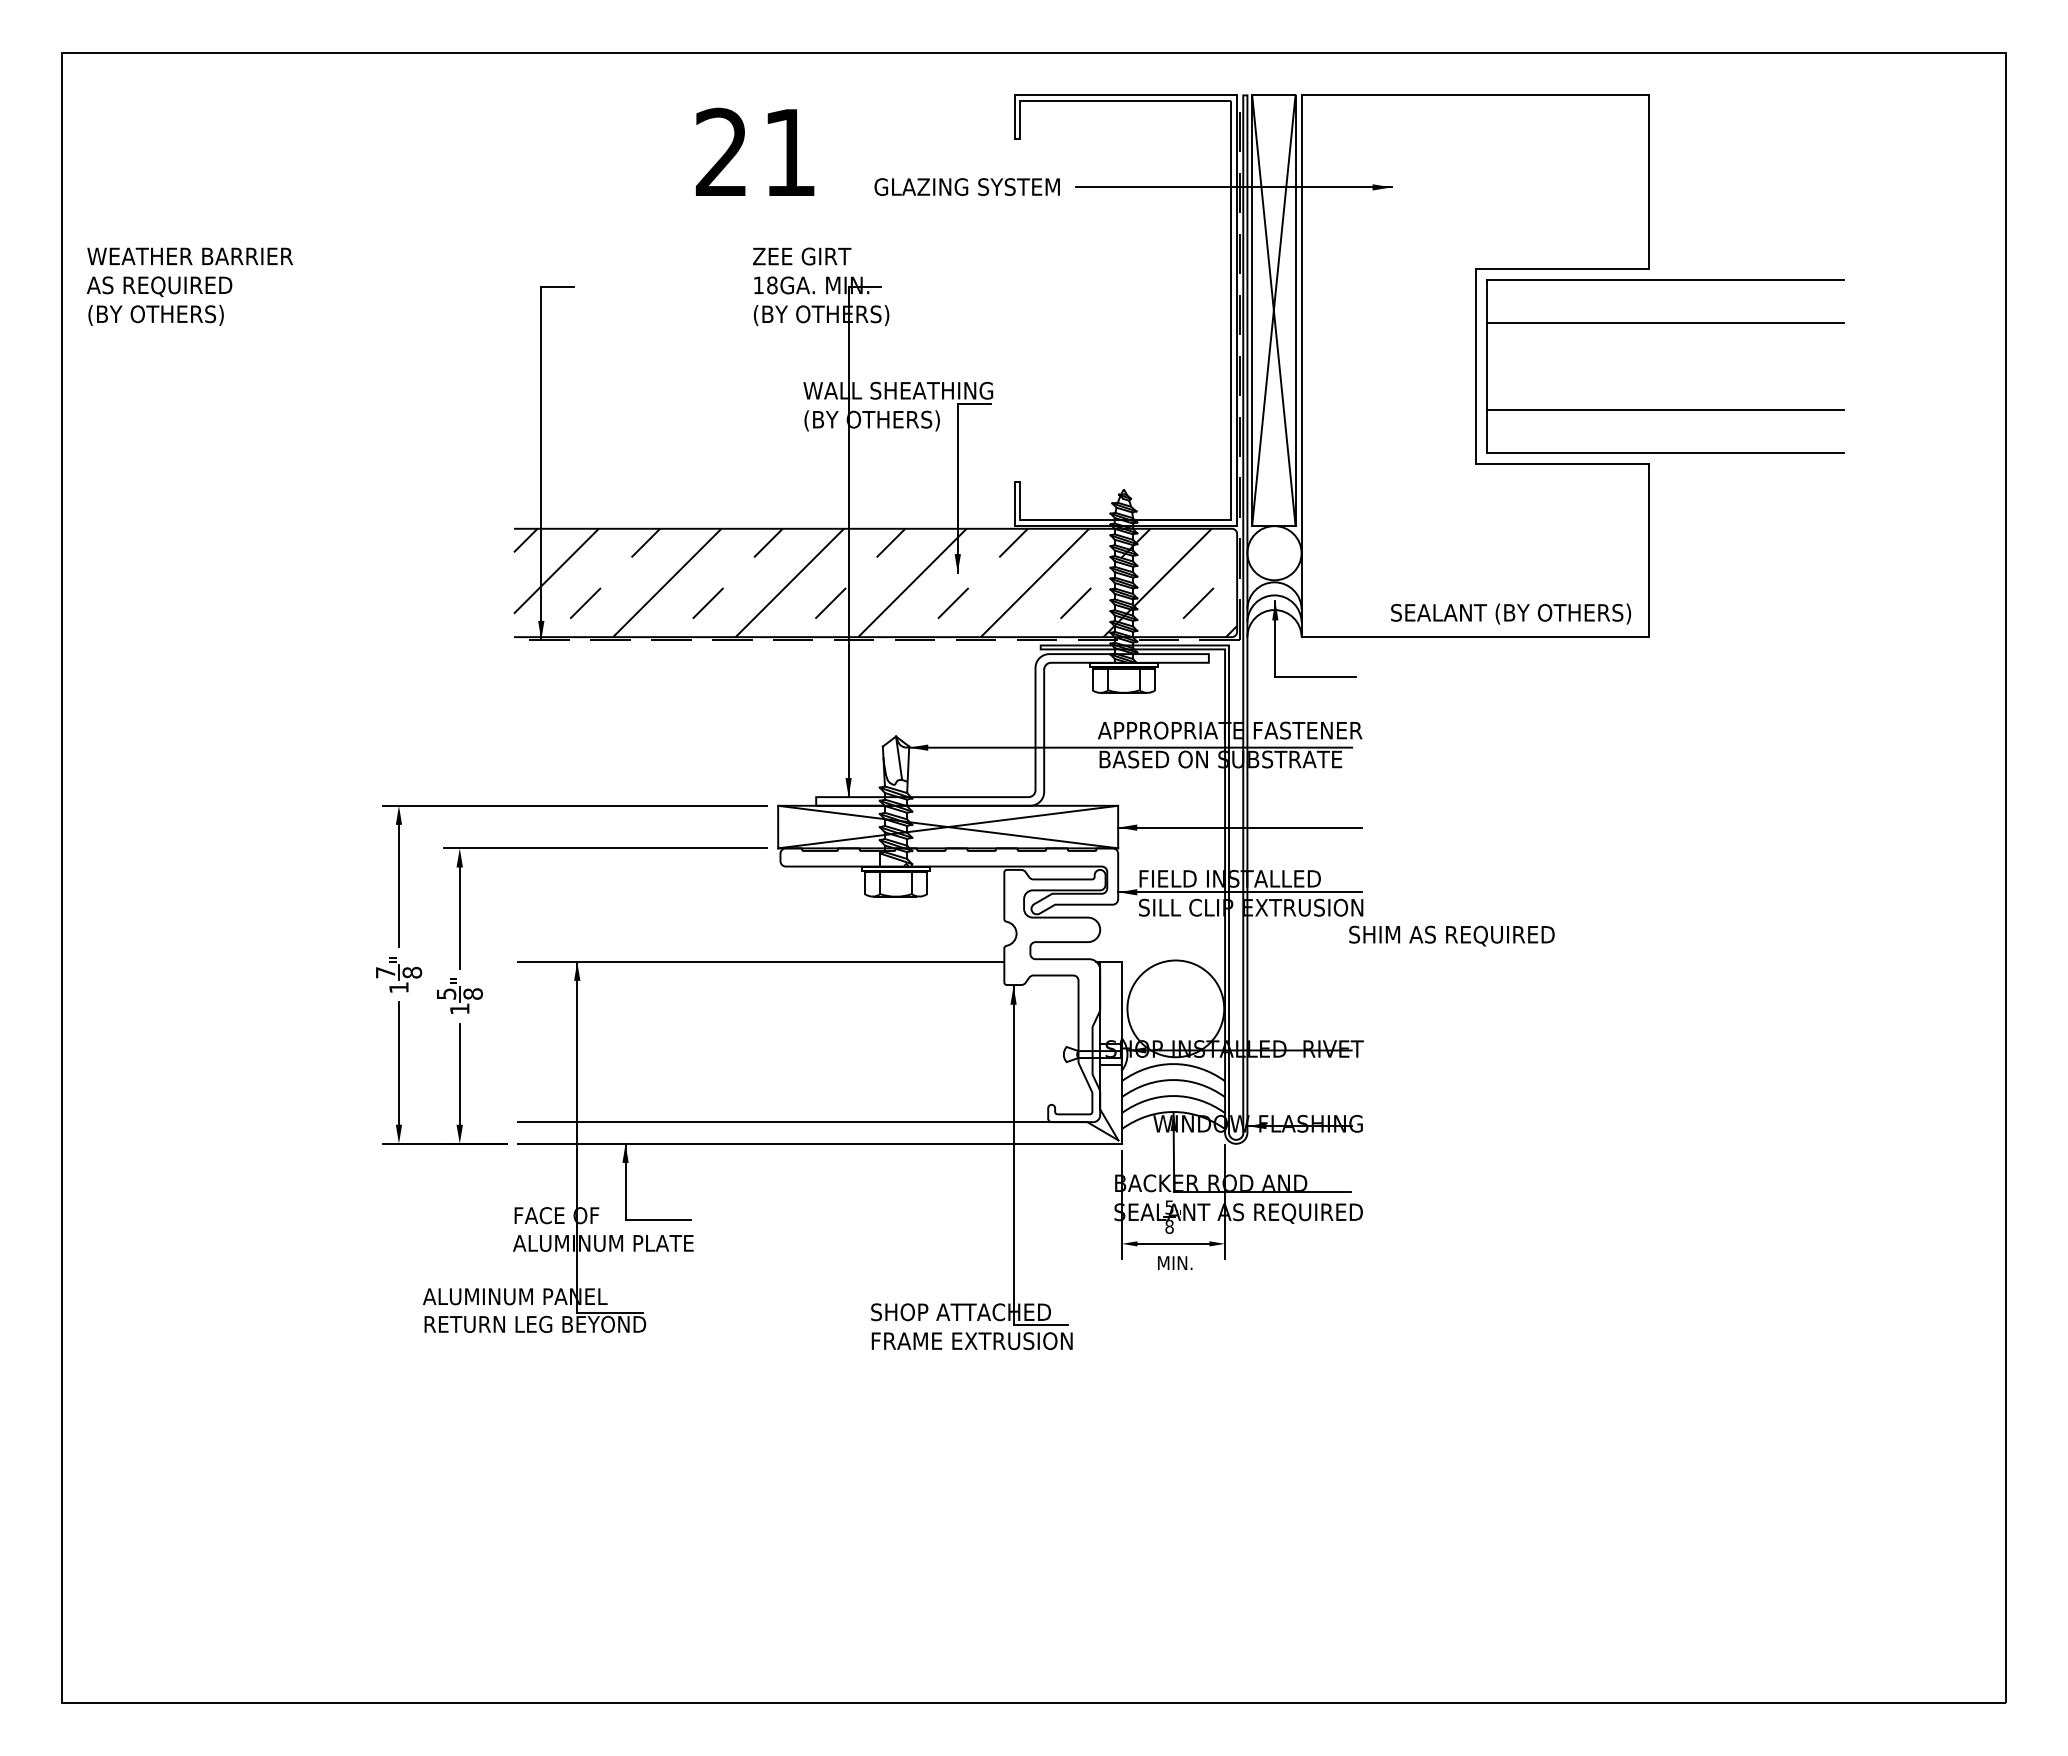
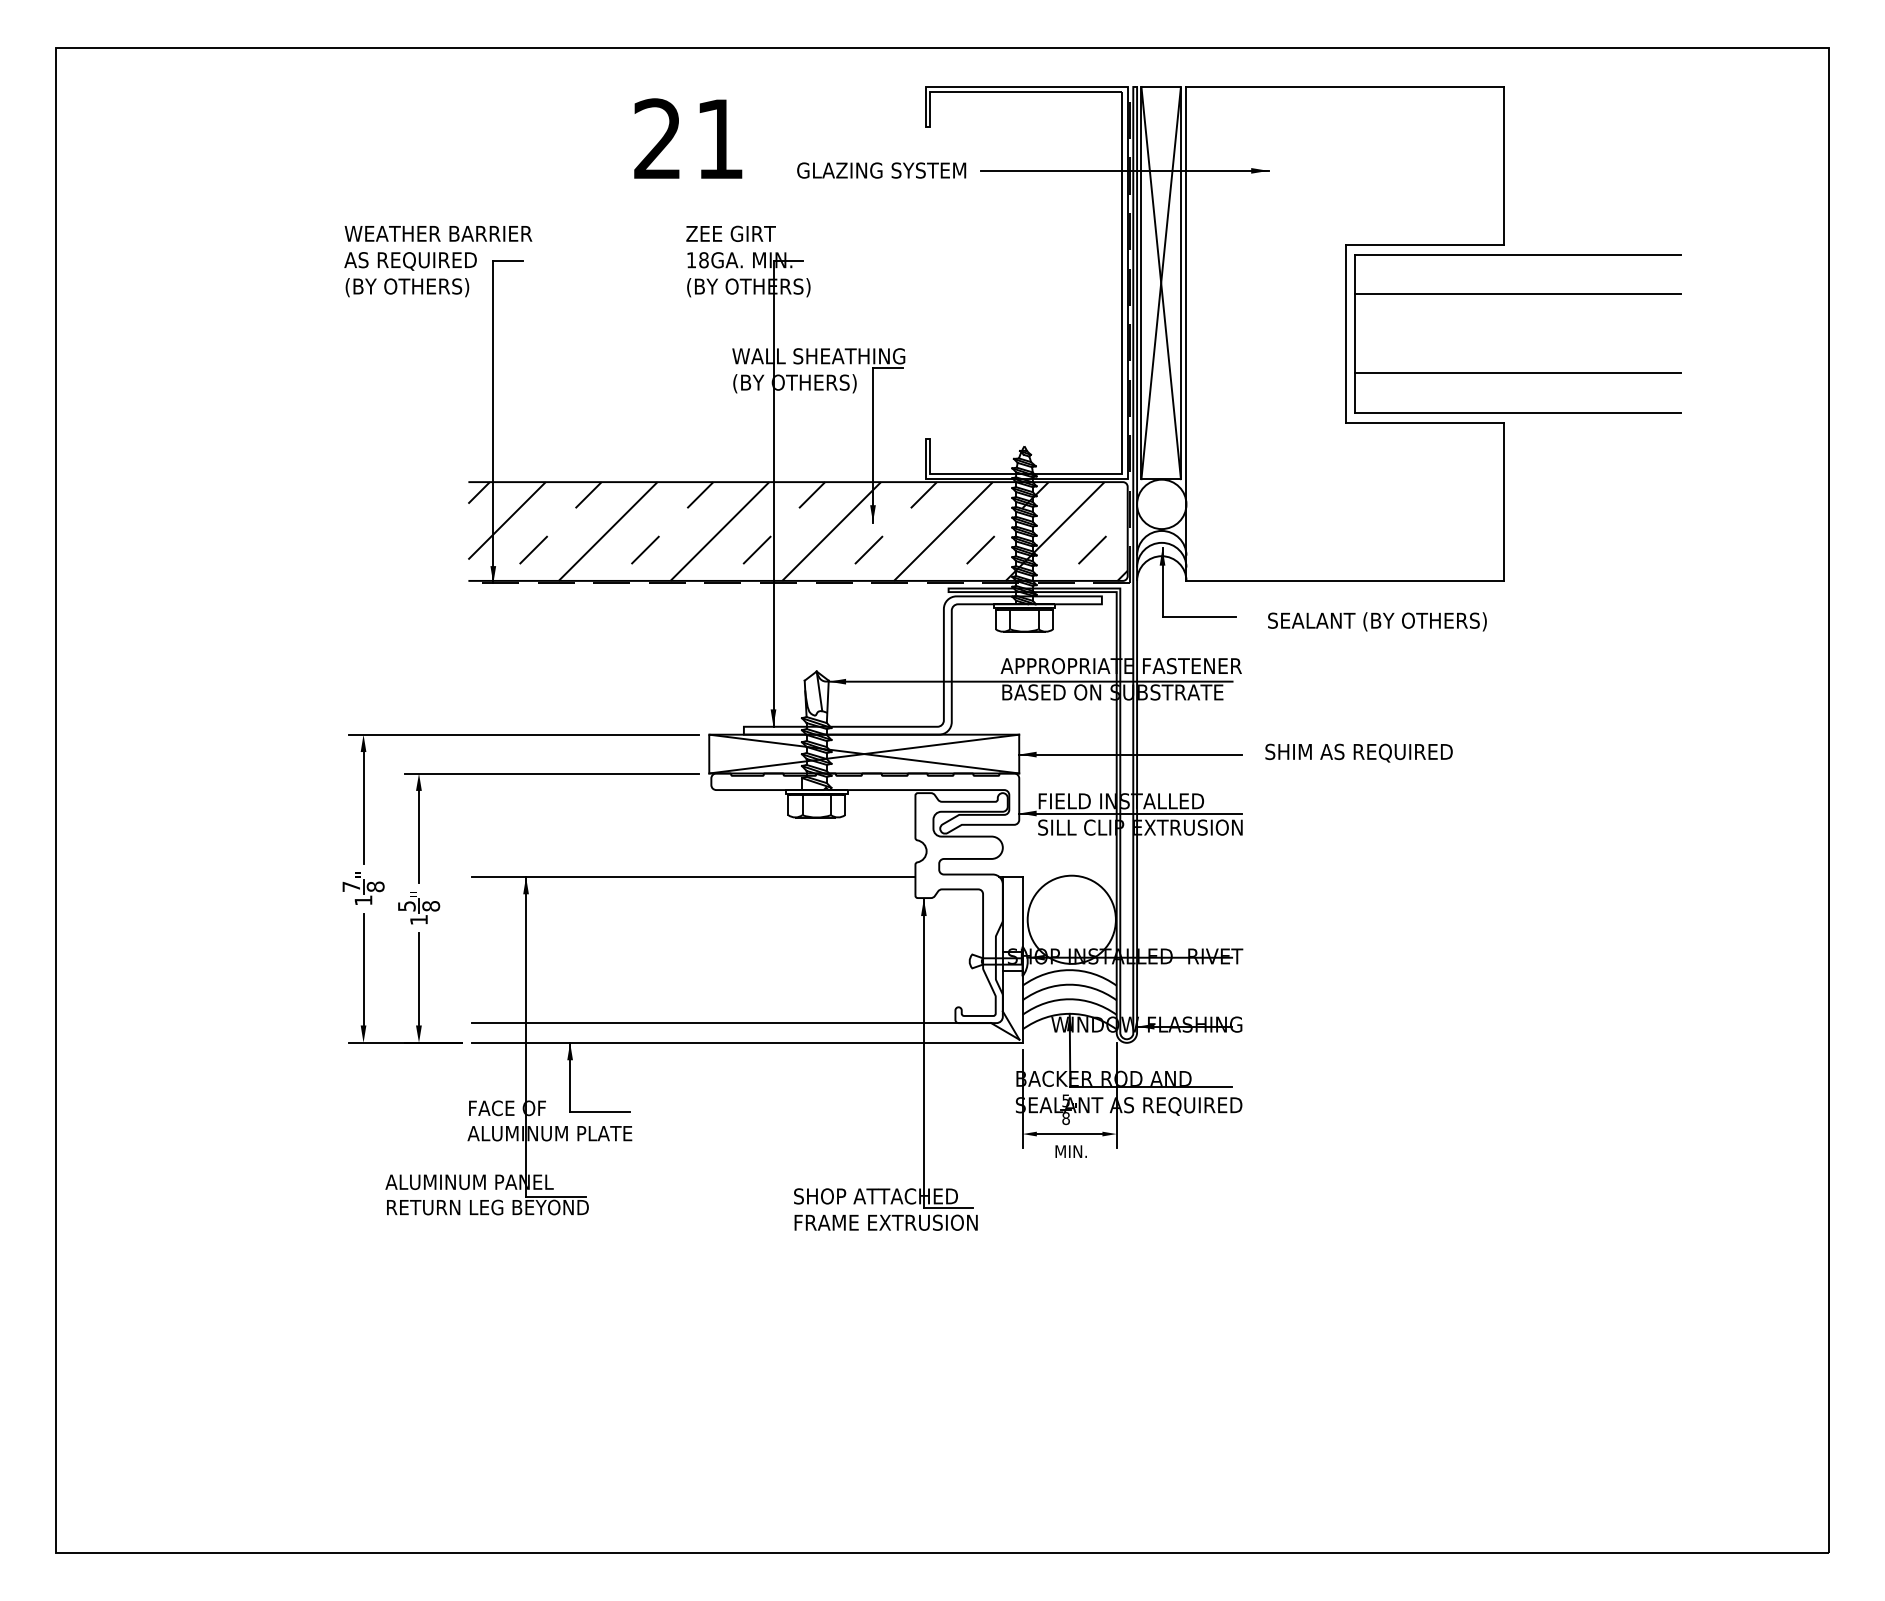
text: (189, 286) -> (437, 261), moved
text: (1511, 613) -> (1377, 621), moved
text: (1451, 935) -> (1358, 752), moved

